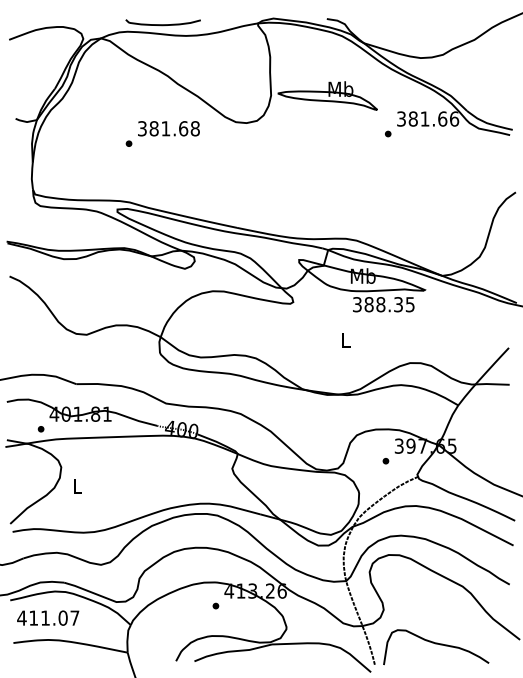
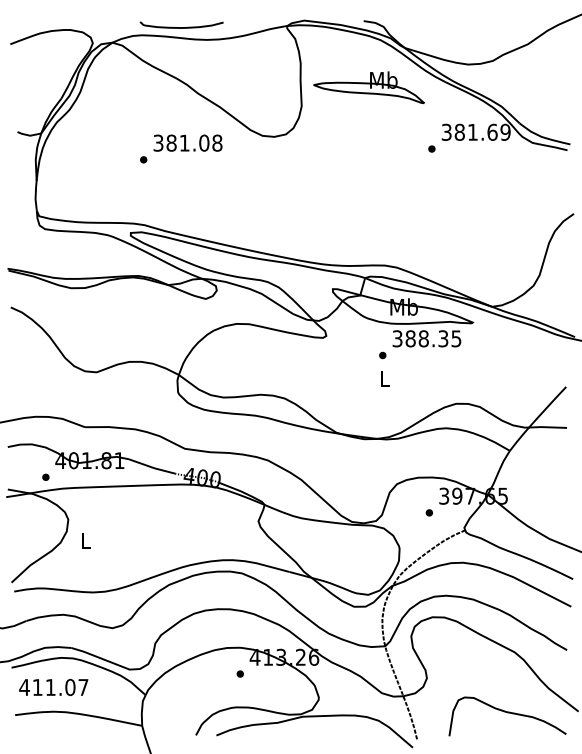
part: (327, 95) -> (368, 87), moved
text: (454, 118) -> (505, 131), 381.66 -> 381.69
text: (183, 128) -> (204, 142), 381.68 -> 381.08
part: (343, 319) -> (382, 355), added
curve: (436, 644) -> (507, 713), moved

